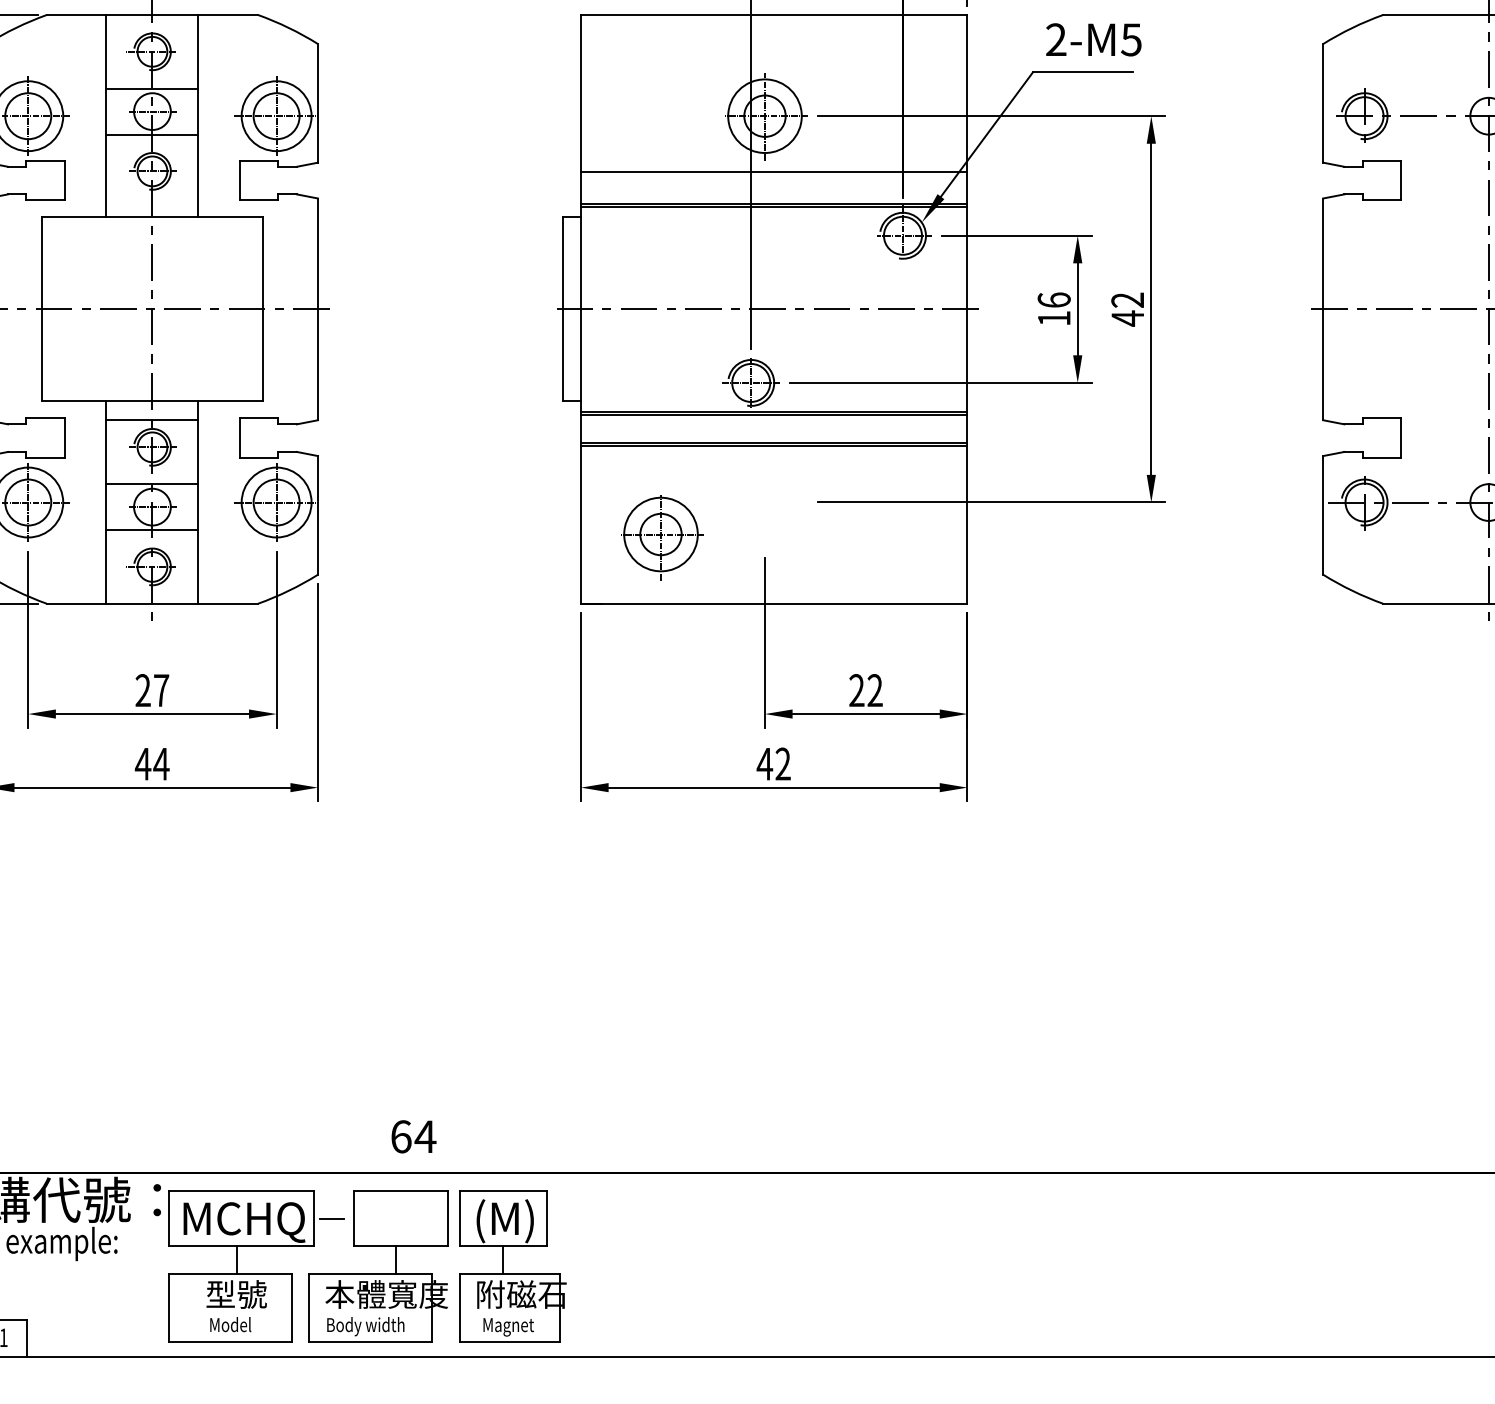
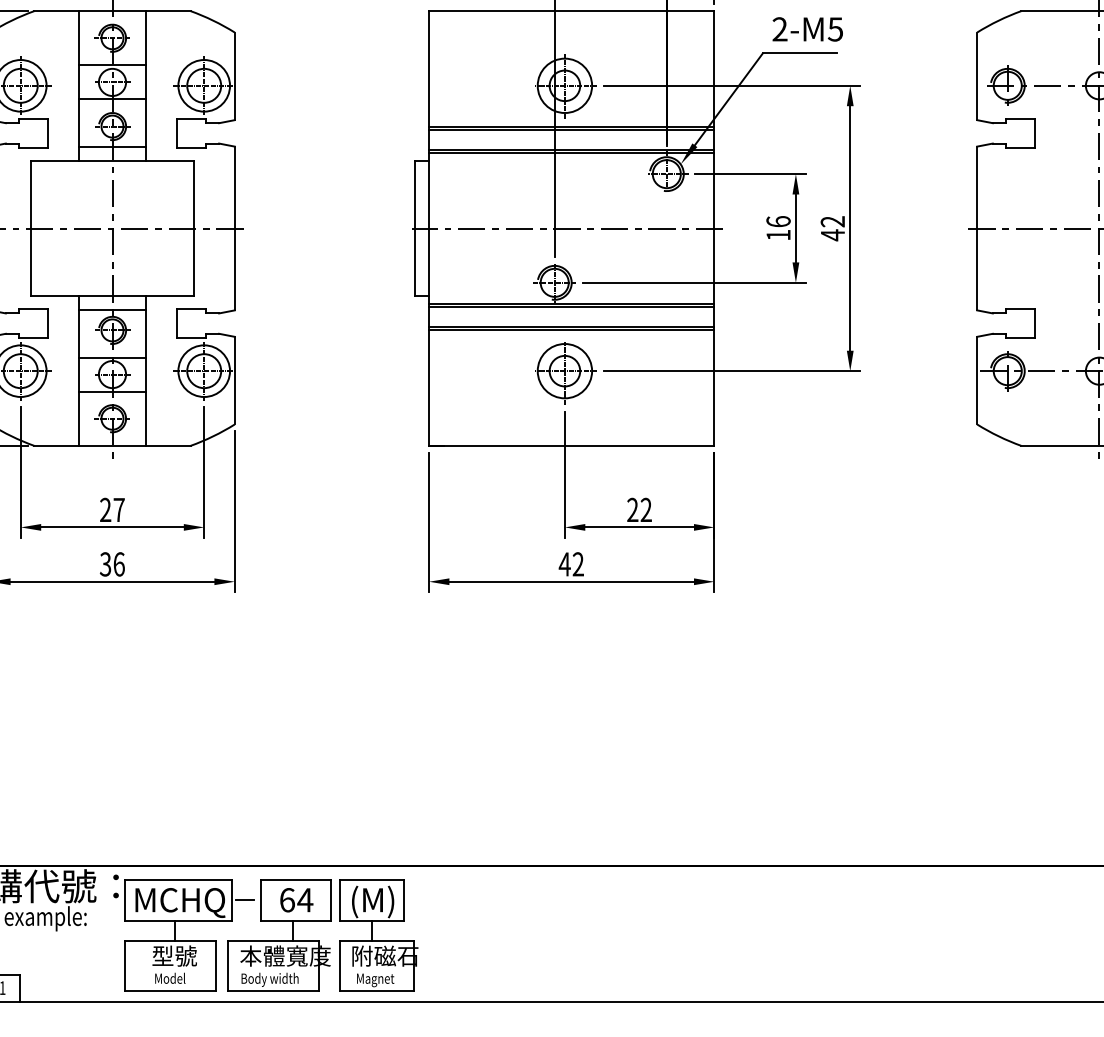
line: (774, 176) -> (571, 130), added
line: (152, 199) -> (112, 147), added
part: (662, 537) -> (566, 373), moved
text: (151, 763) -> (111, 563), 44 -> 36
text: (413, 1136) -> (296, 899), moved

